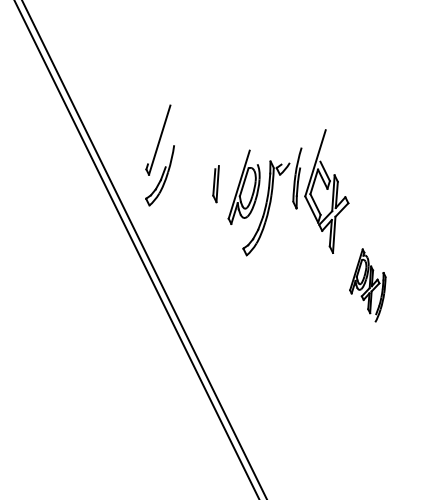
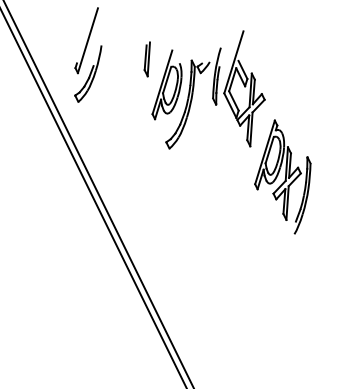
part: (215, 184) -> (146, 59), moved
part: (367, 285) -> (282, 176), size x1.67

